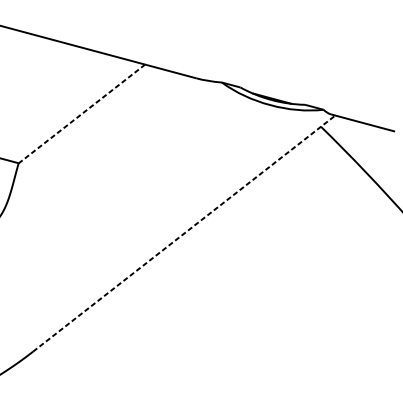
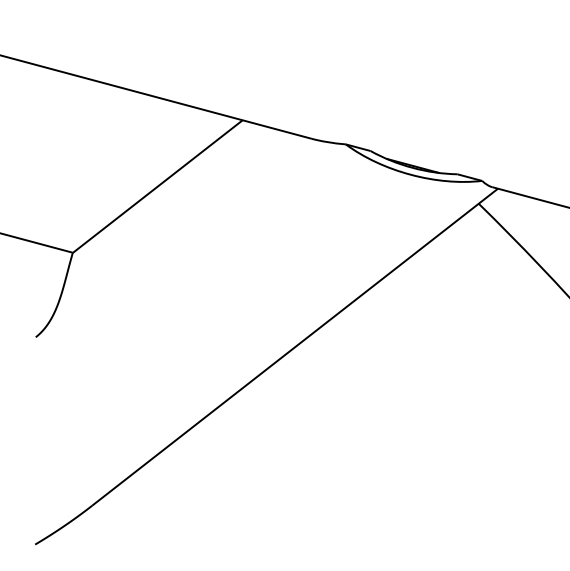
line: (81, 113) -> (157, 186), dashed -> solid
line: (184, 233) -> (295, 346), dashed -> solid

